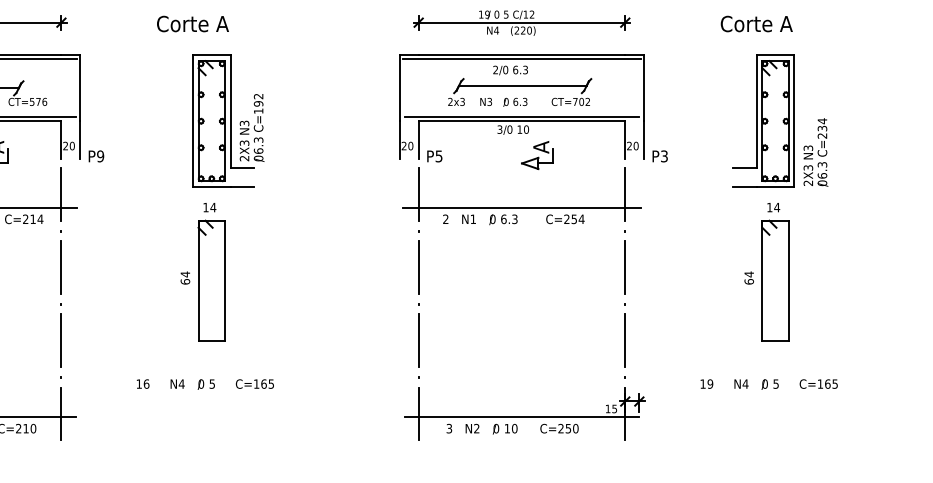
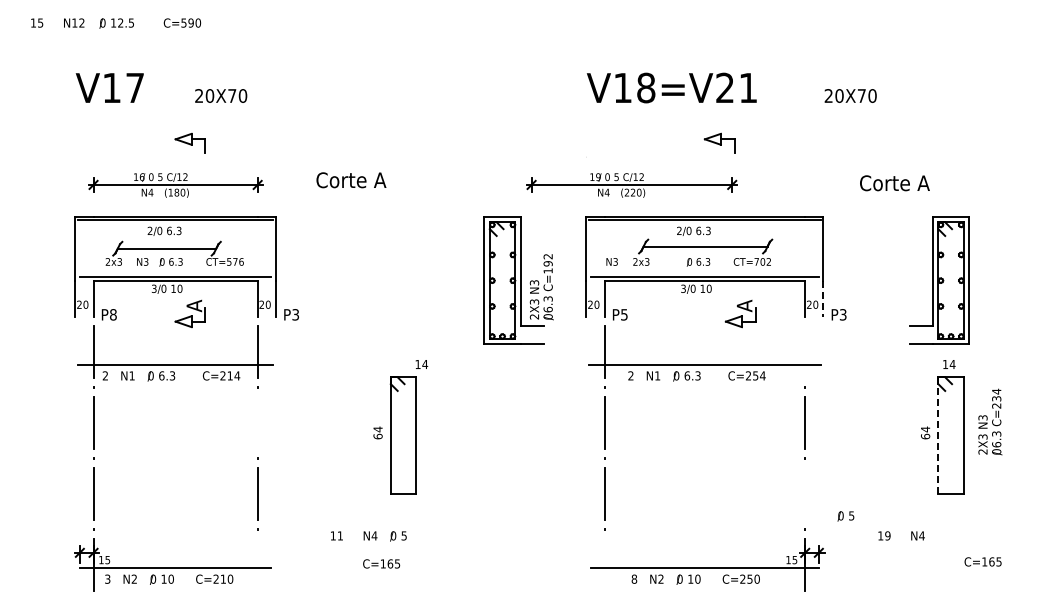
part: (521, 23) -> (631, 185), moved
text: (193, 24) -> (351, 180), moved
text: (756, 24) -> (894, 183), moved
text: (485, 101) -> (611, 261), moved
part: (228, 121) -> (518, 280), moved
line: (644, 140) -> (823, 299), solid -> dashed
text: (816, 151) -> (990, 421), moved
part: (537, 155) -> (740, 313), moved
text: (100, 156) -> (295, 314), P9 -> P3
line: (625, 194) -> (805, 351), removed
text: (209, 207) -> (421, 364), moved
line: (61, 267) -> (257, 422), removed
line: (762, 281) -> (938, 436), solid -> dashed
line: (625, 340) -> (805, 493), removed
text: (146, 383) -> (340, 535), 16 -> 11
text: (254, 383) -> (381, 563), moved
text: (818, 383) -> (982, 561), moved
text: (769, 384) -> (845, 516), moved
line: (61, 413) -> (257, 564), removed
line: (418, 413) -> (604, 564), removed
text: (449, 427) -> (634, 578), 3 -> 8

